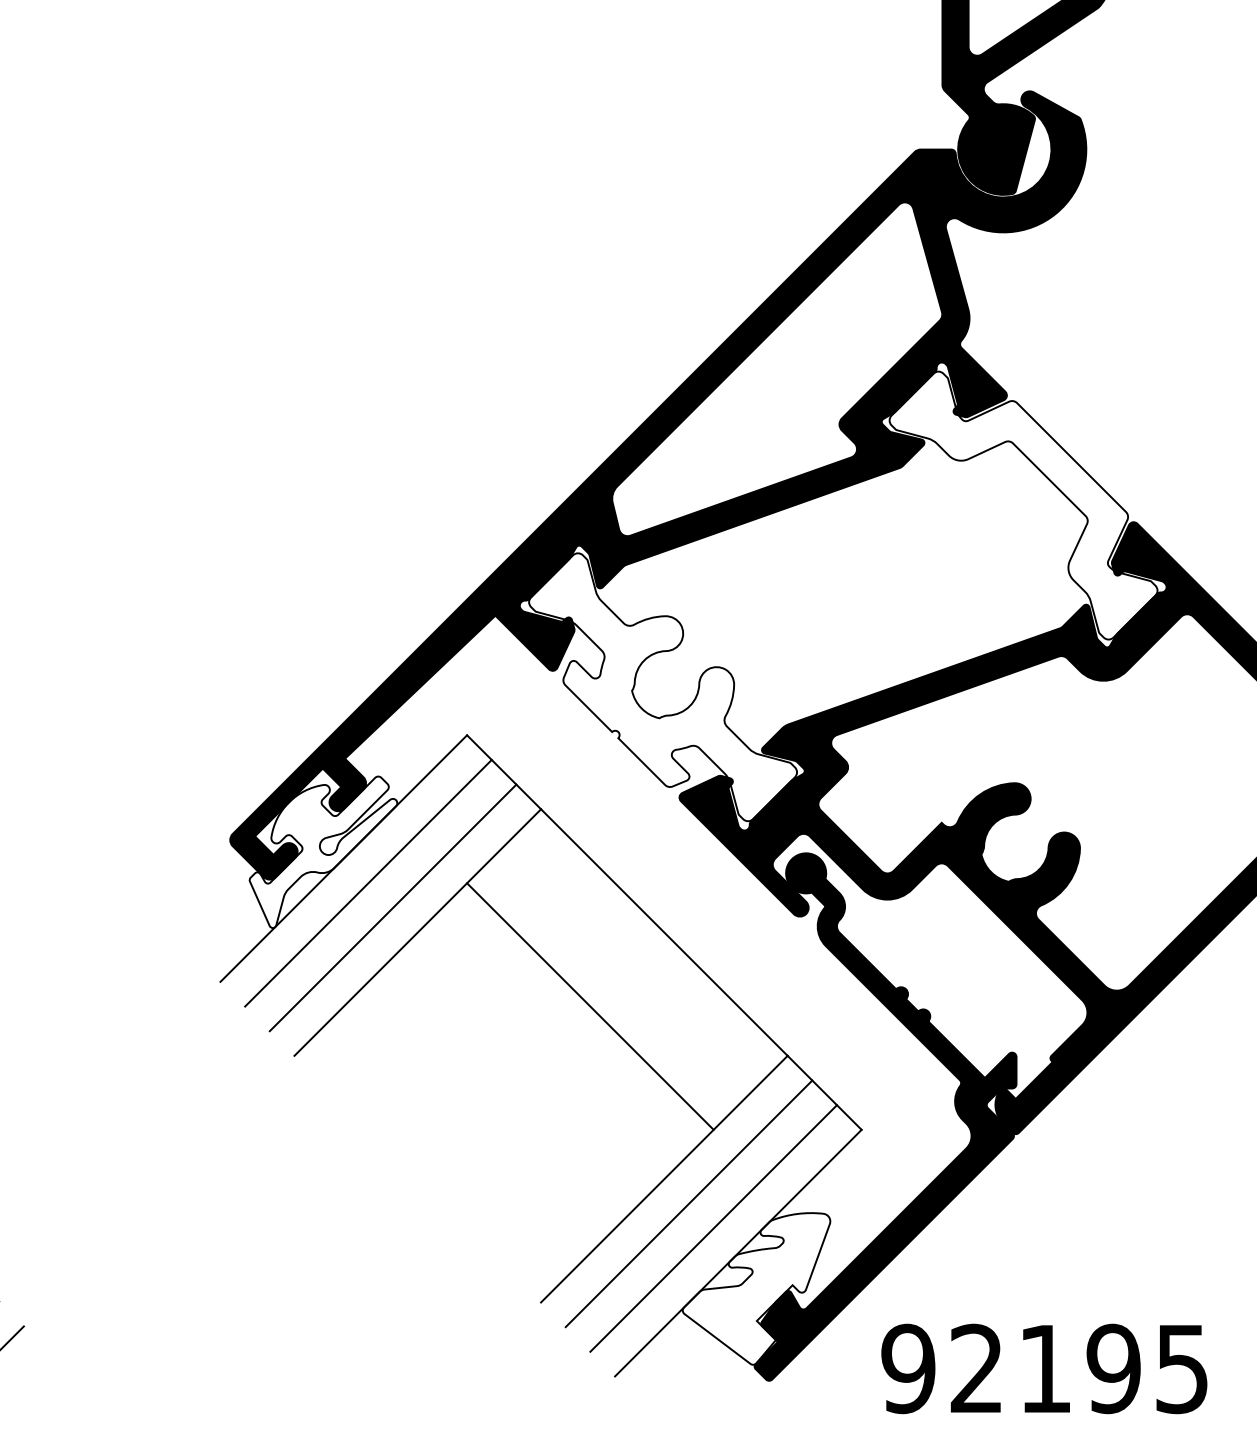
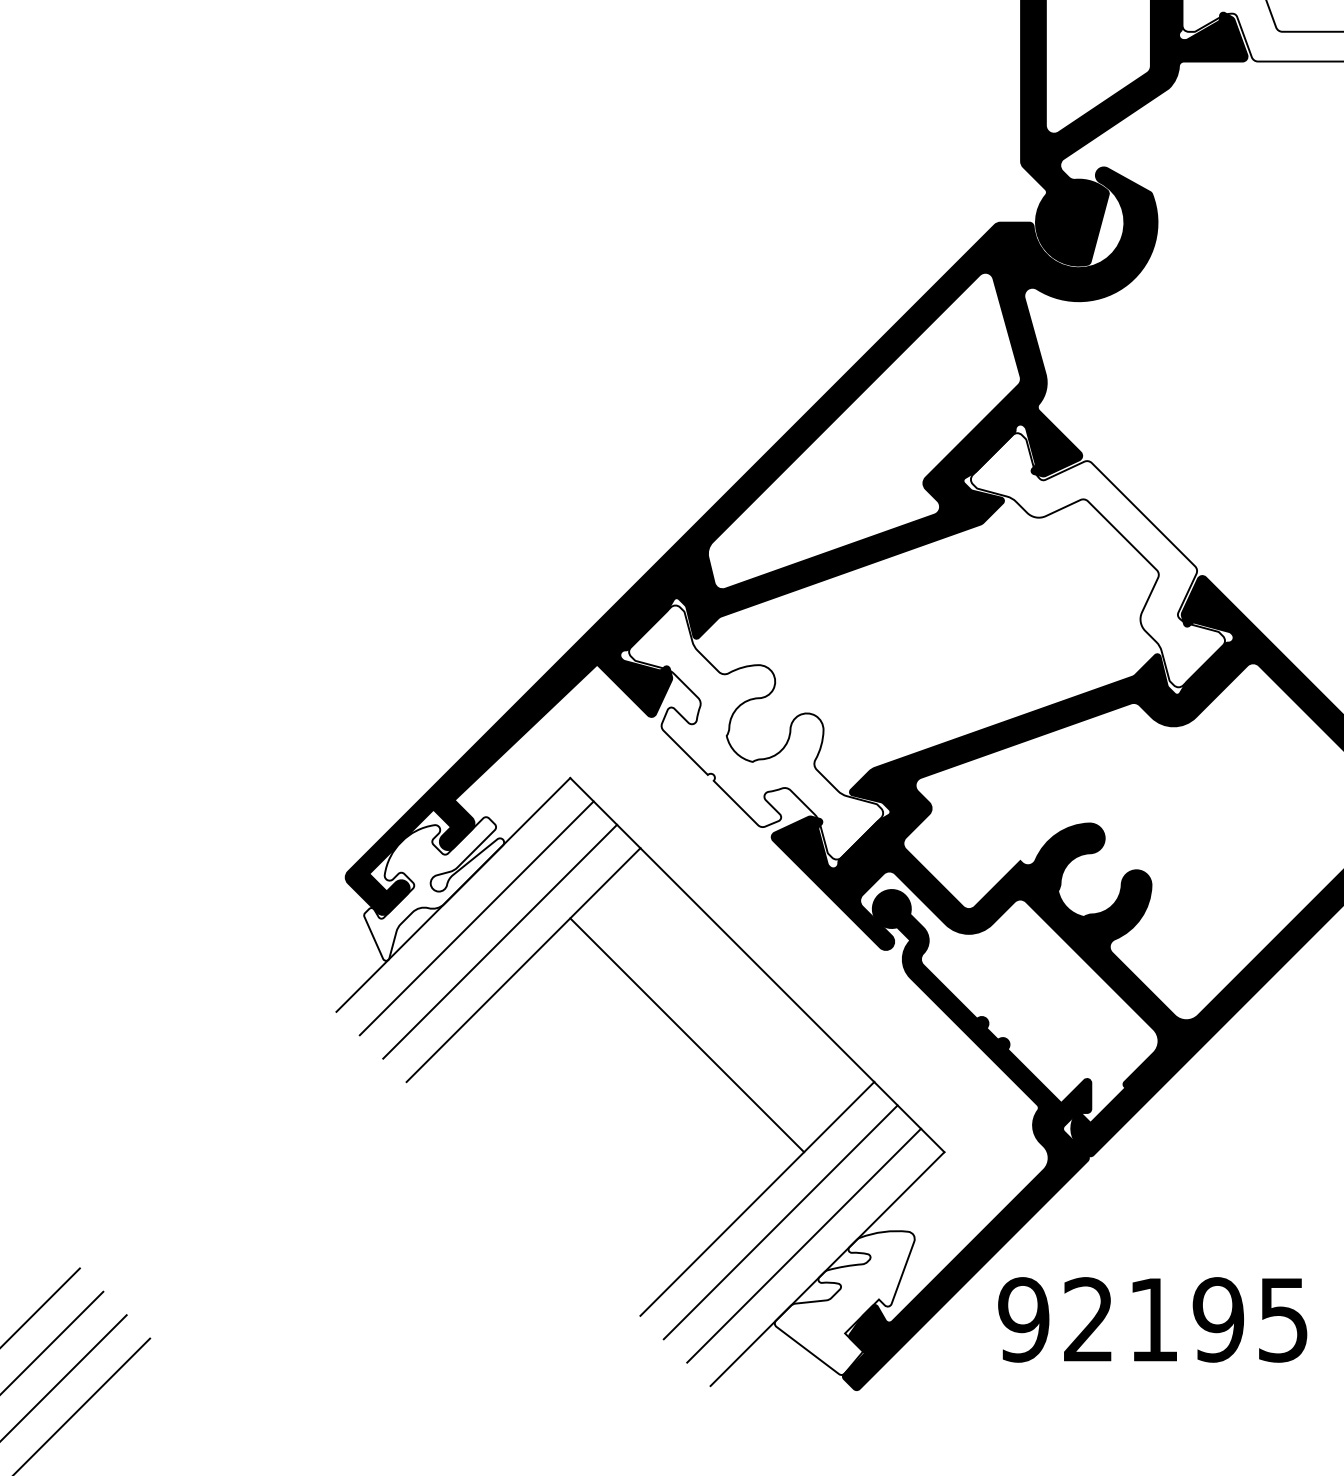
text: (1044, 1368) -> (1152, 1319), moved

